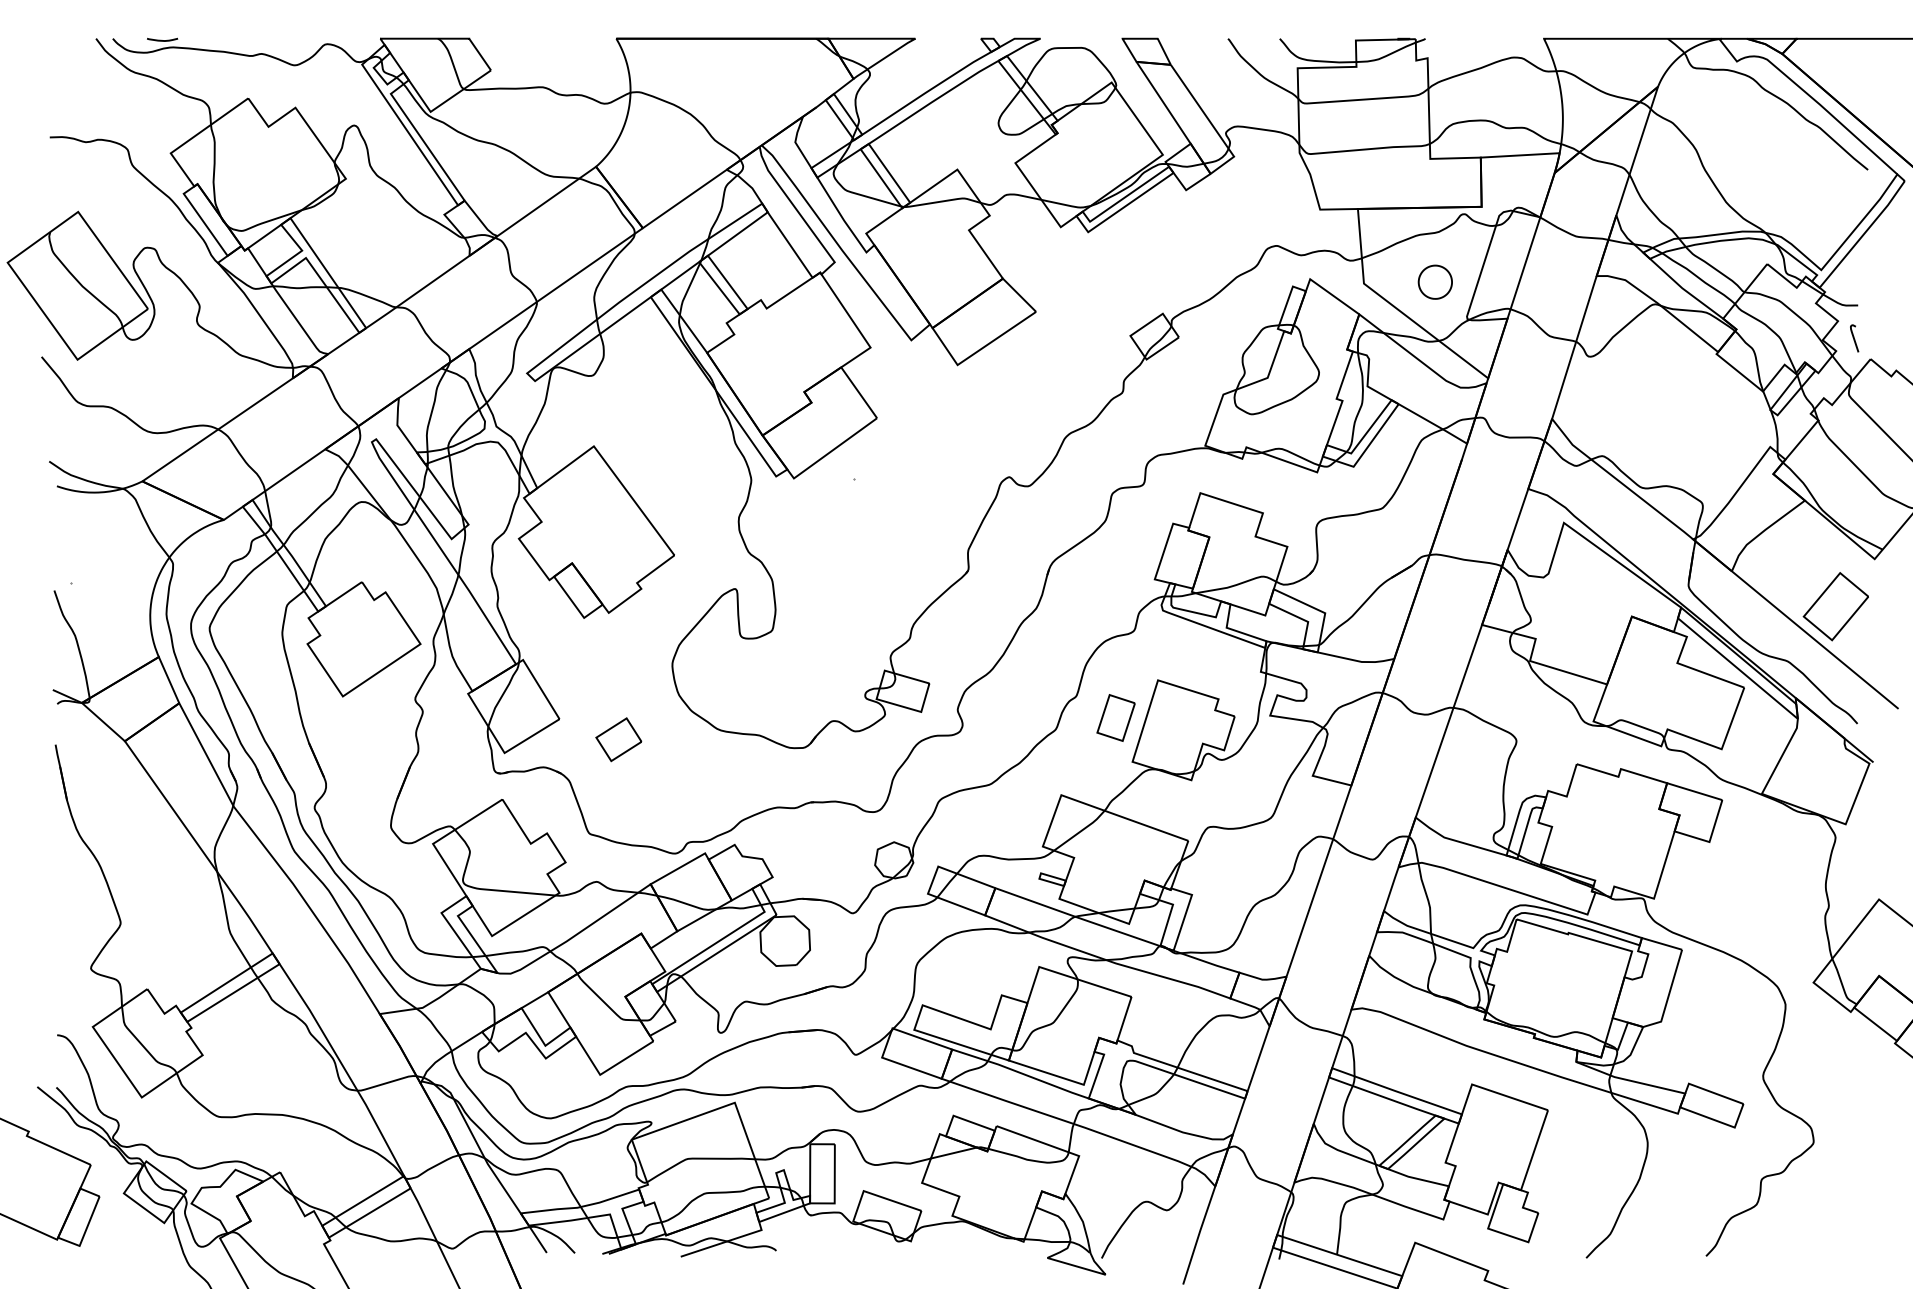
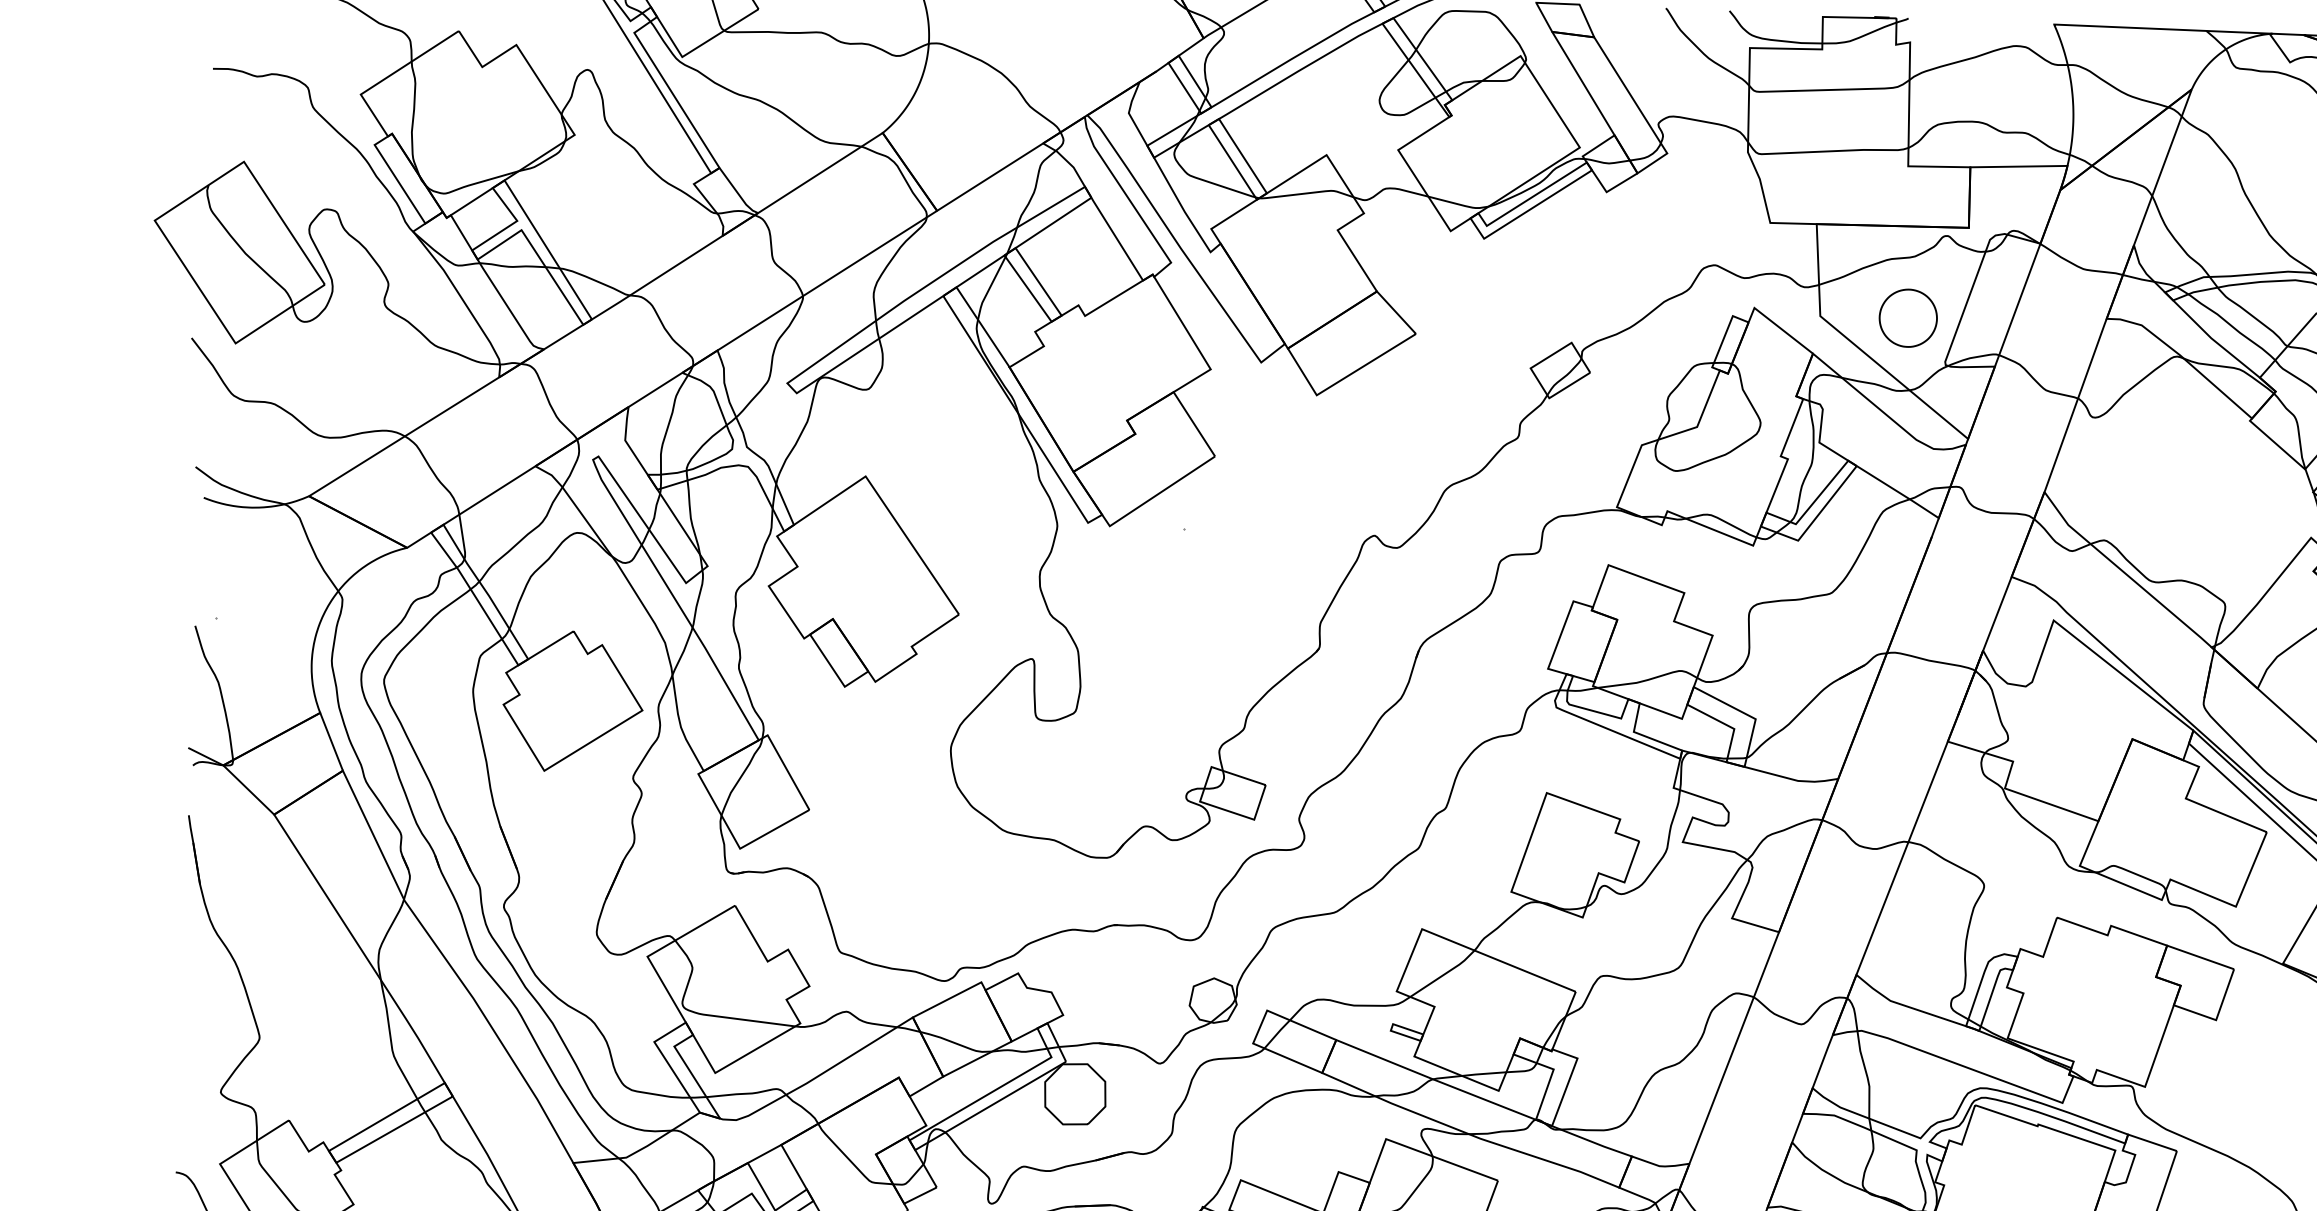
part: (1434, 281) -> (1907, 317), size x1.4
part: (1115, 717) -> (1492, 836), removed
part: (618, 739) -> (880, 837), removed

